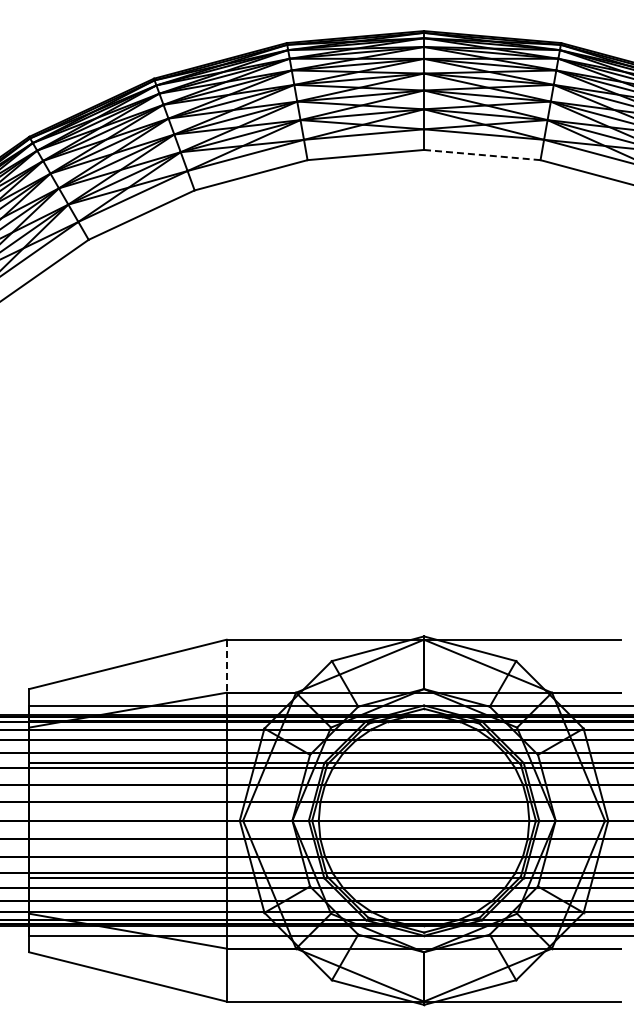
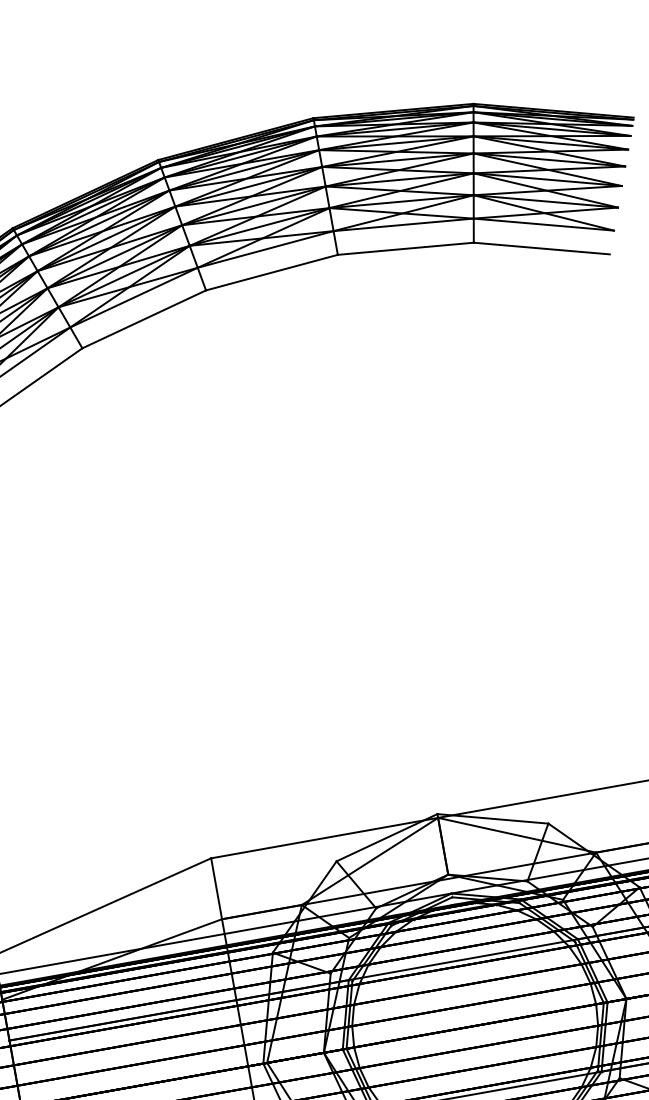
line: (482, 155) -> (406, 249), dashed -> solid
line: (226, 666) -> (216, 889), dashed -> solid

